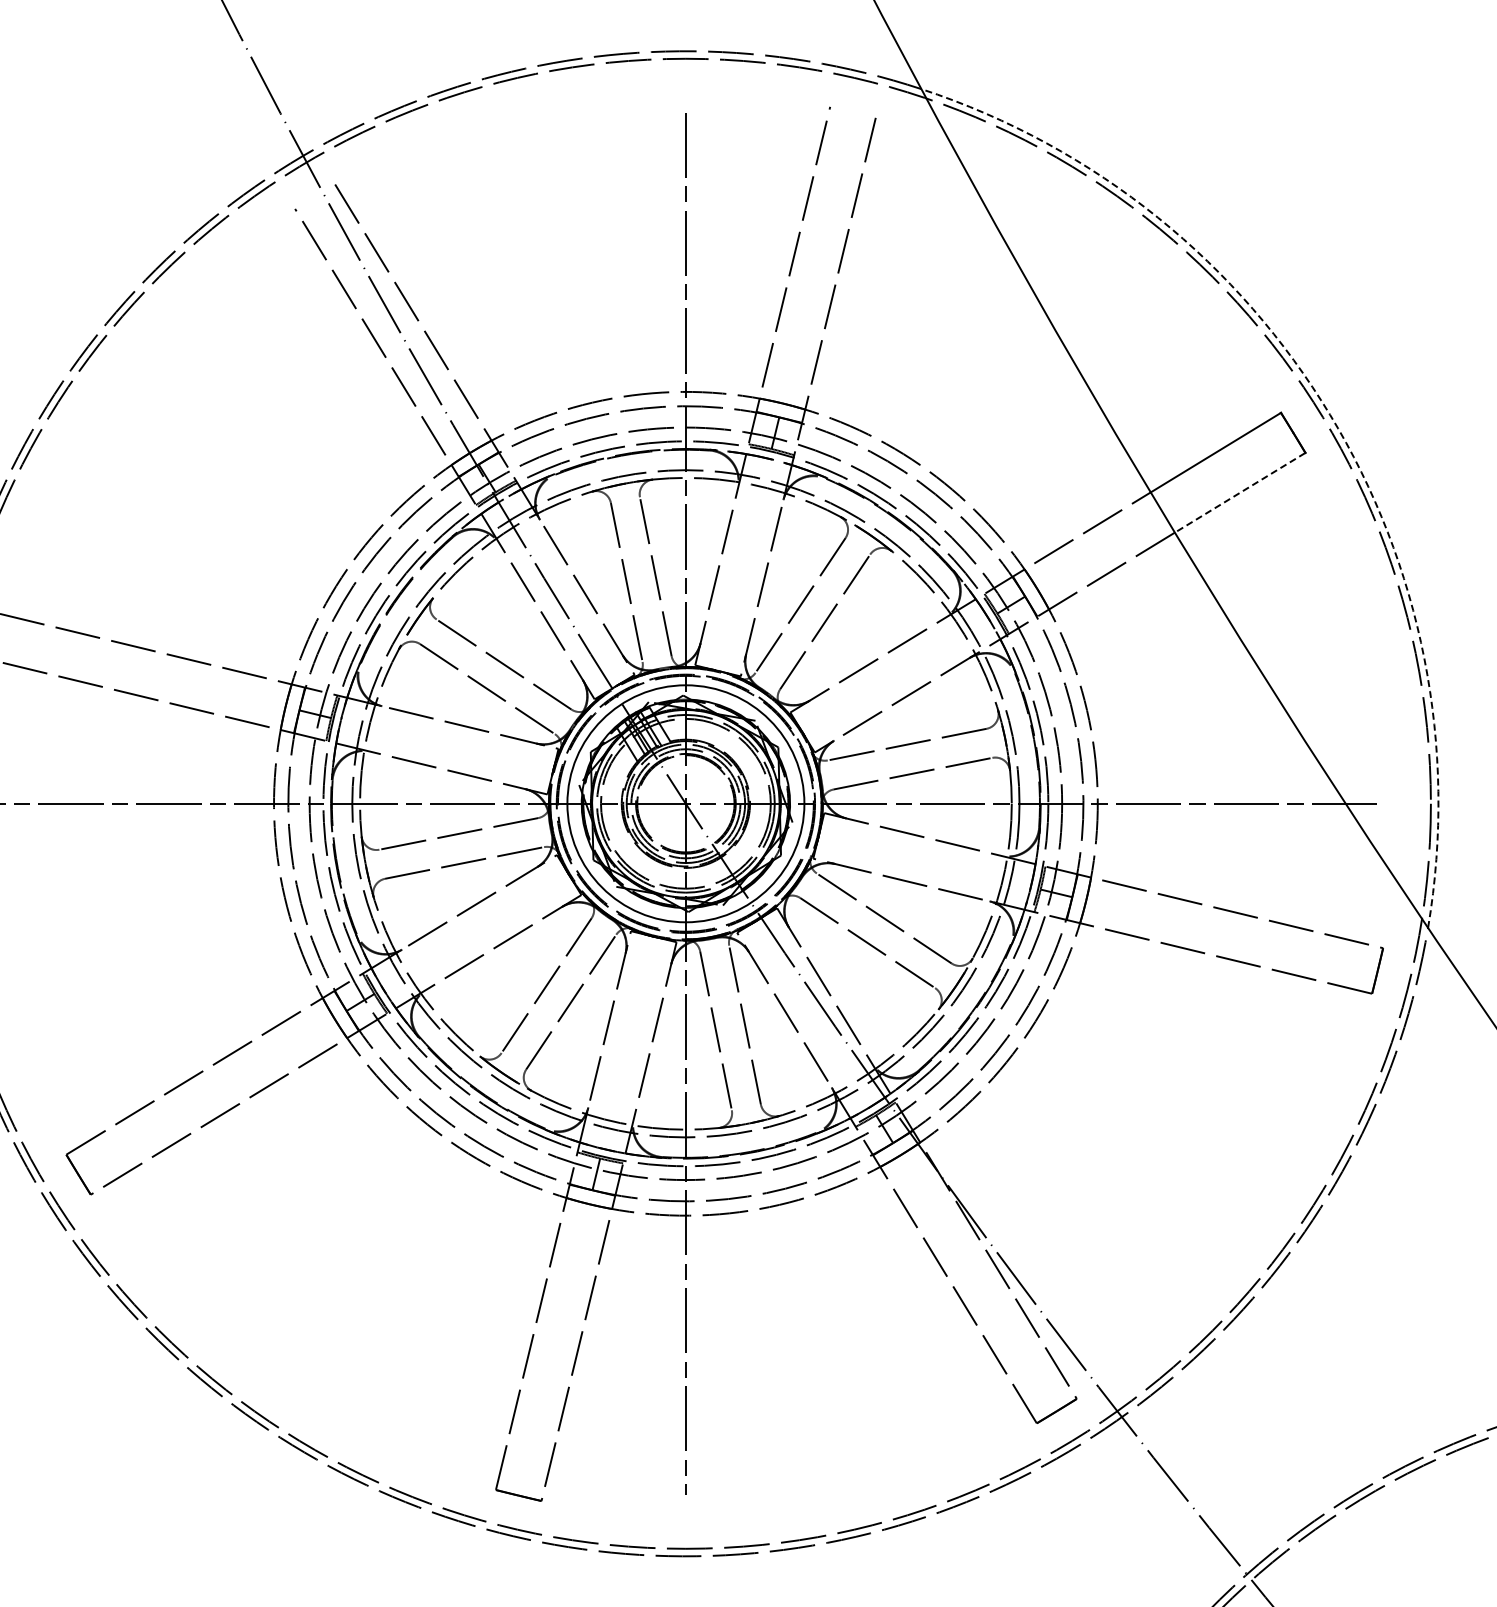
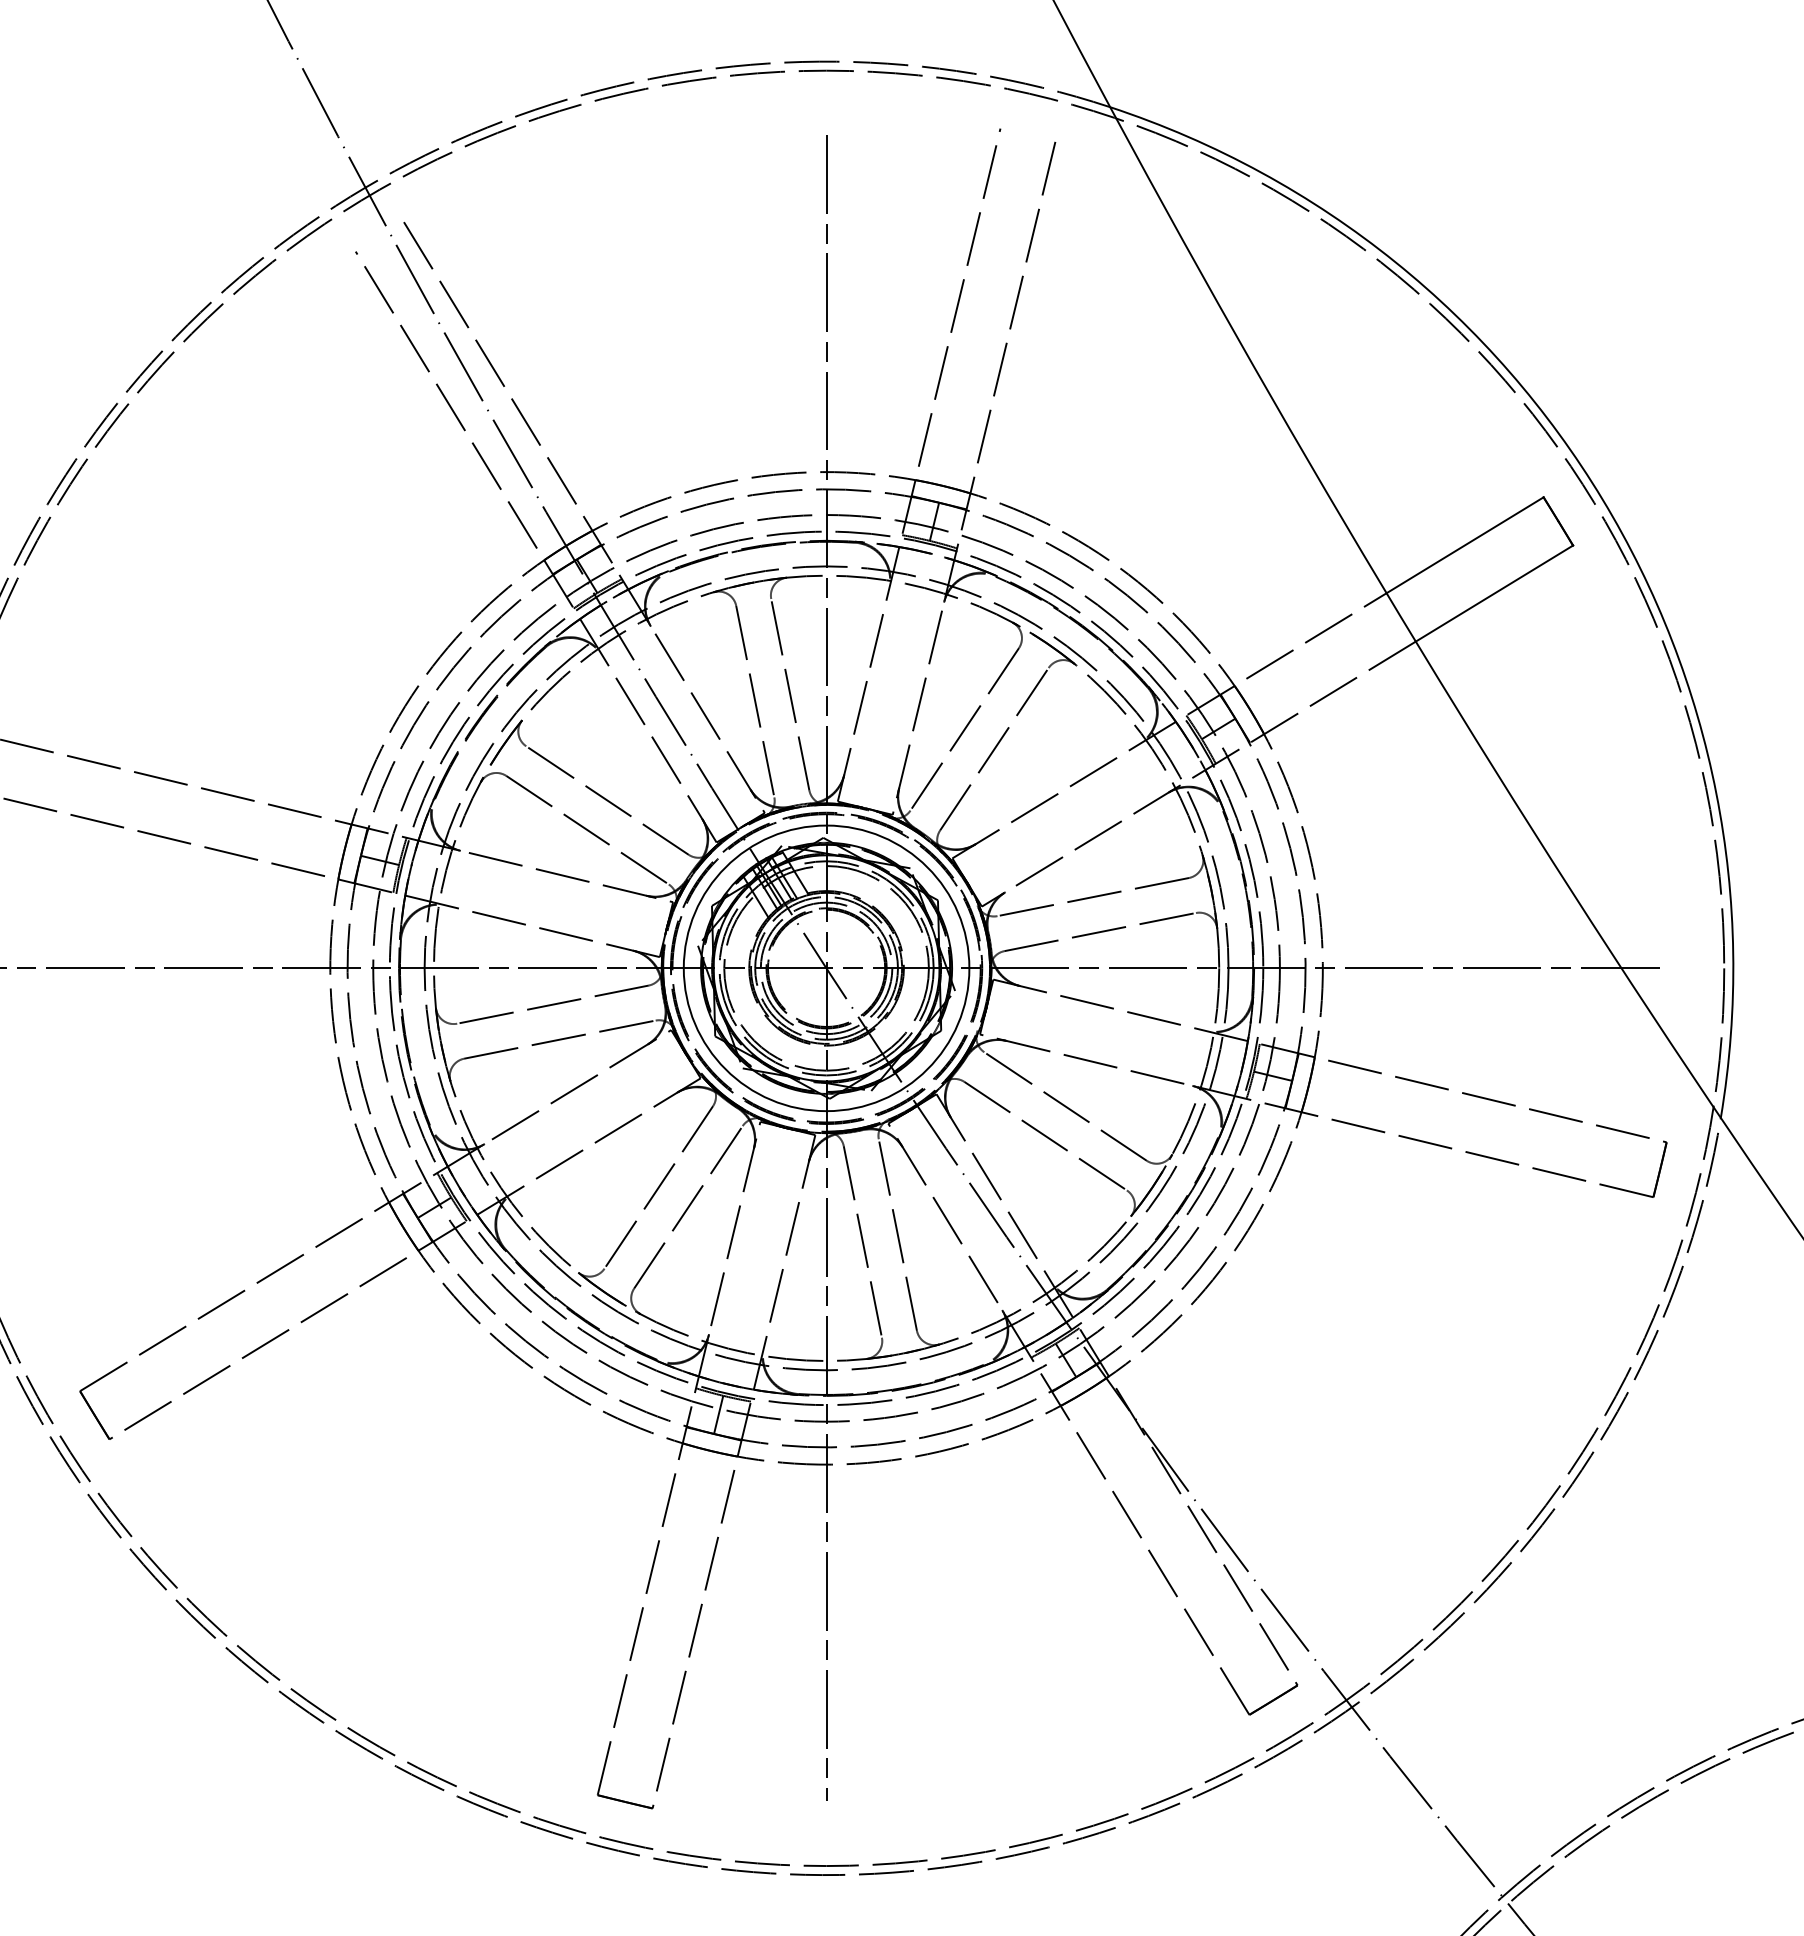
arc: (1329, 414) -> (1602, 499), dashed -> solid
line: (1239, 493) -> (1493, 594), dashed -> solid

